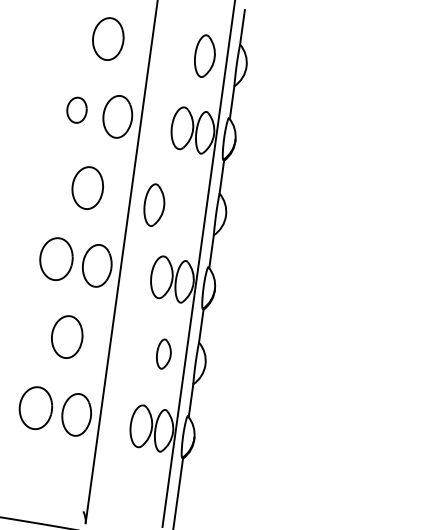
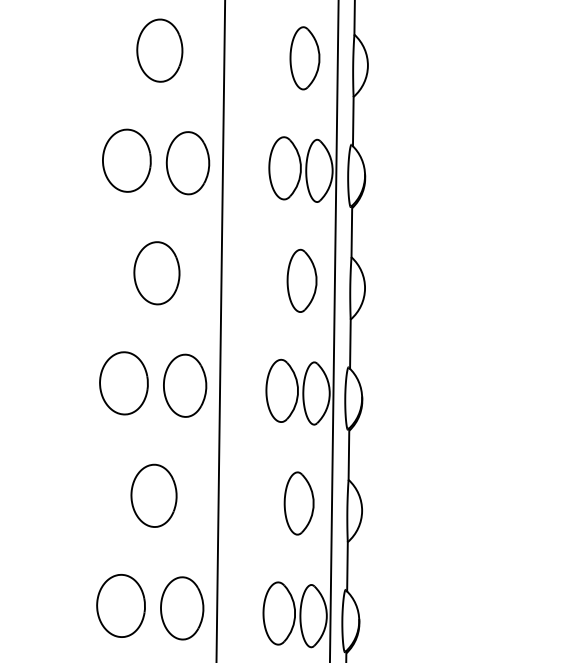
part: (76, 110) -> (126, 161), size x1.67
part: (154, 204) -> (302, 279), moved
part: (163, 353) -> (298, 502), size x1.43

